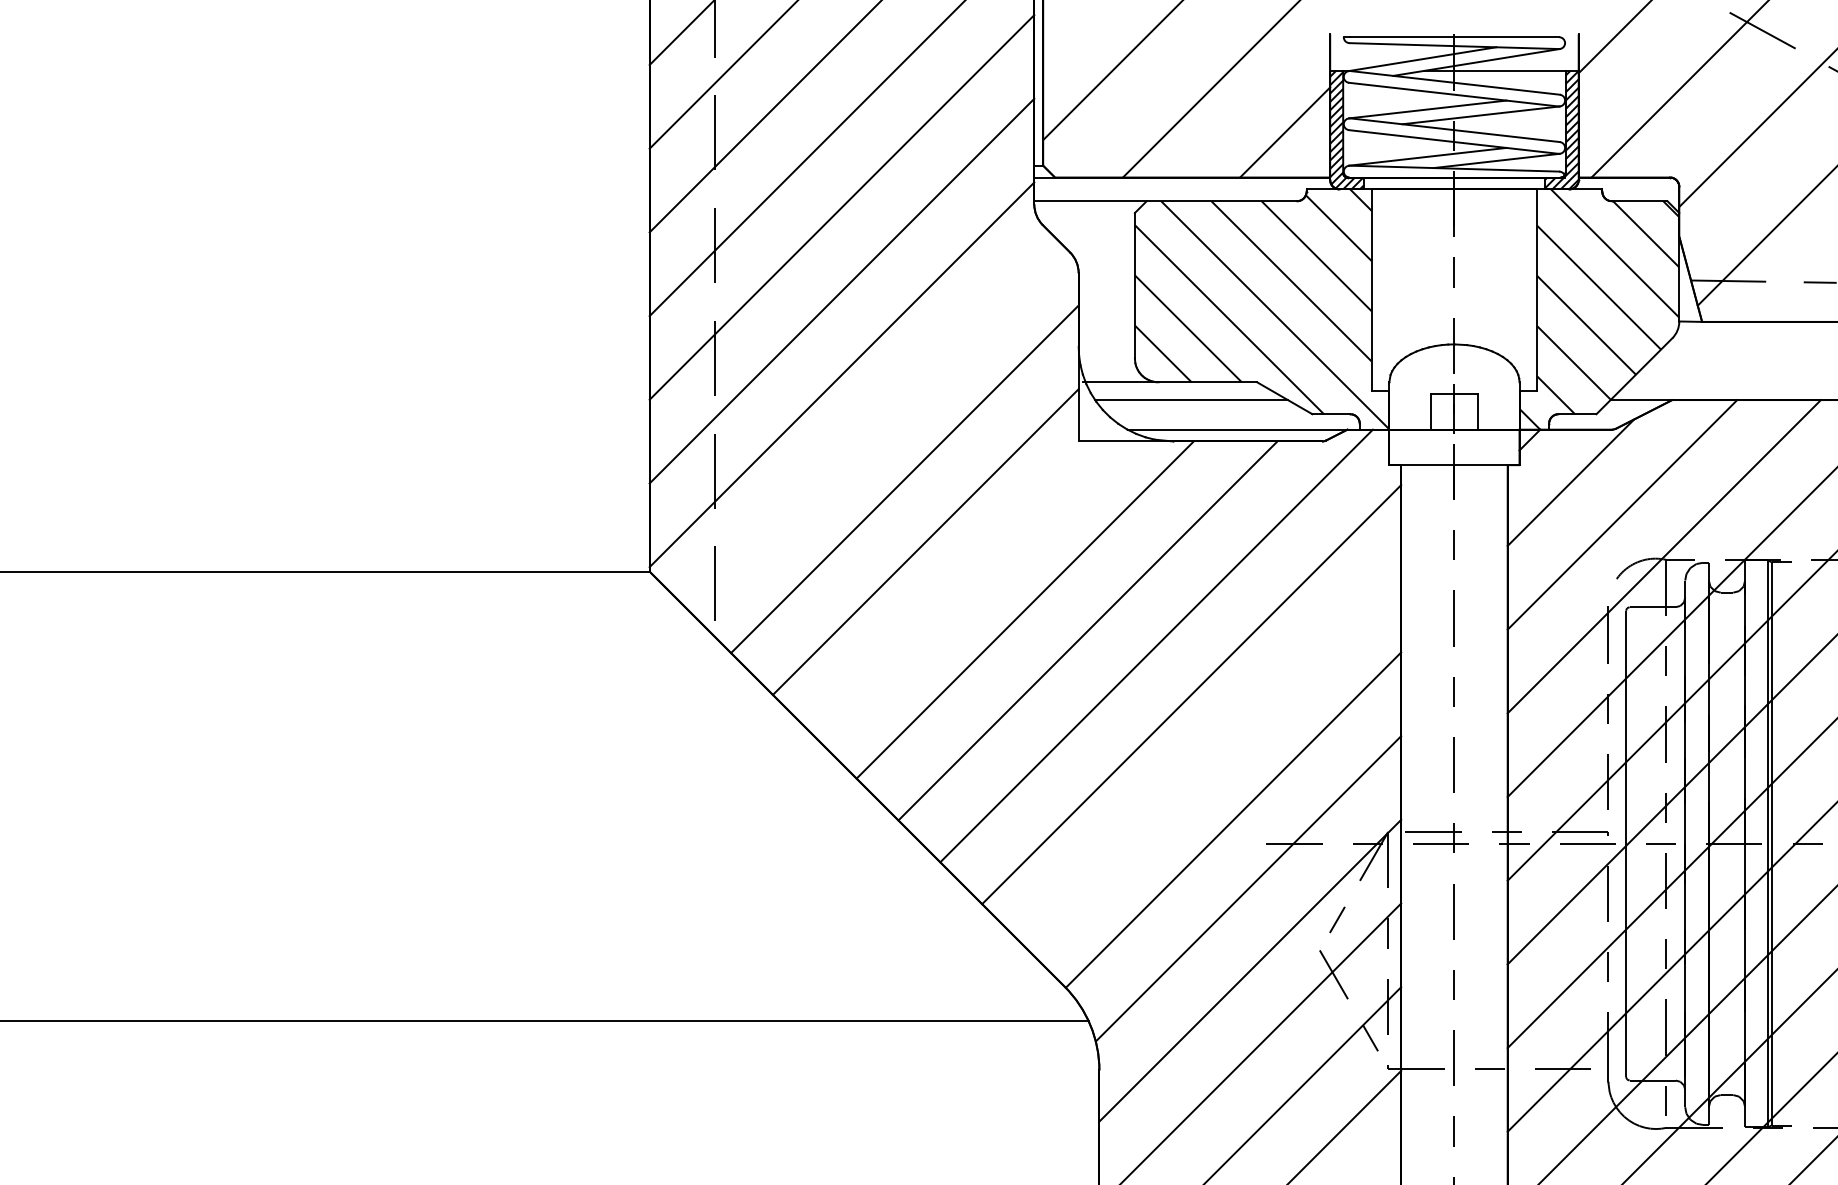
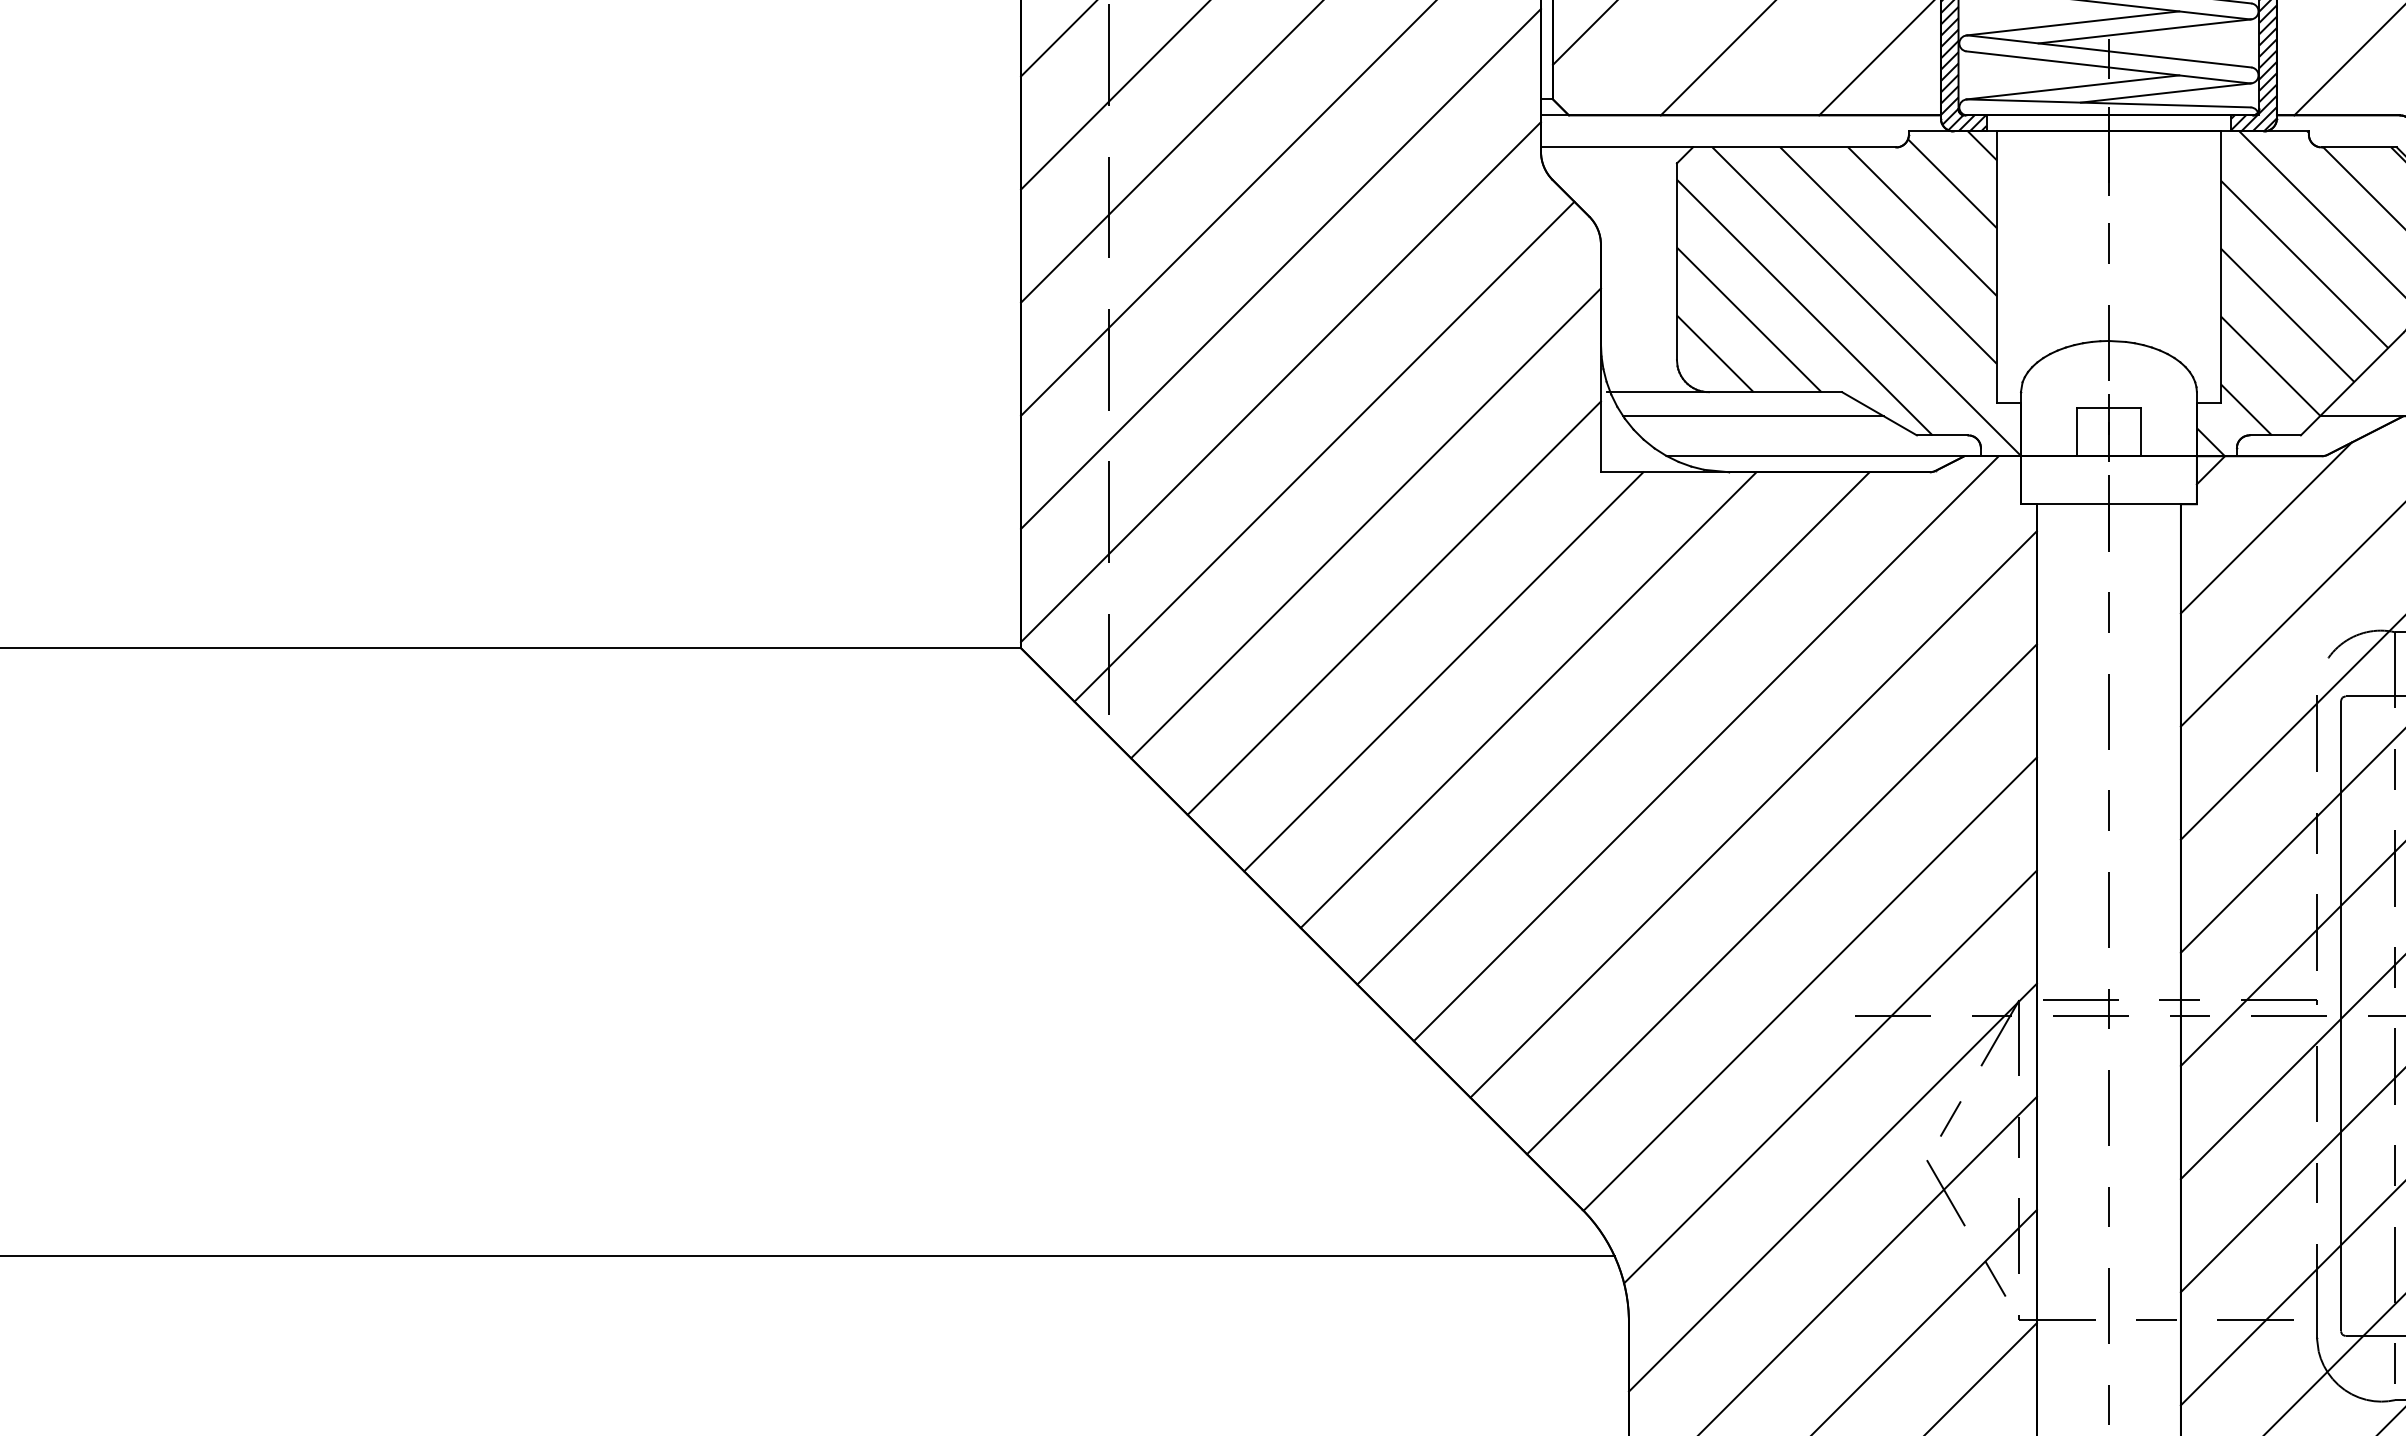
line: (874, 426) -> (1324, 451), added
line: (962, 588) -> (1443, 670), added
line: (1212, 756) -> (1781, 898), added

